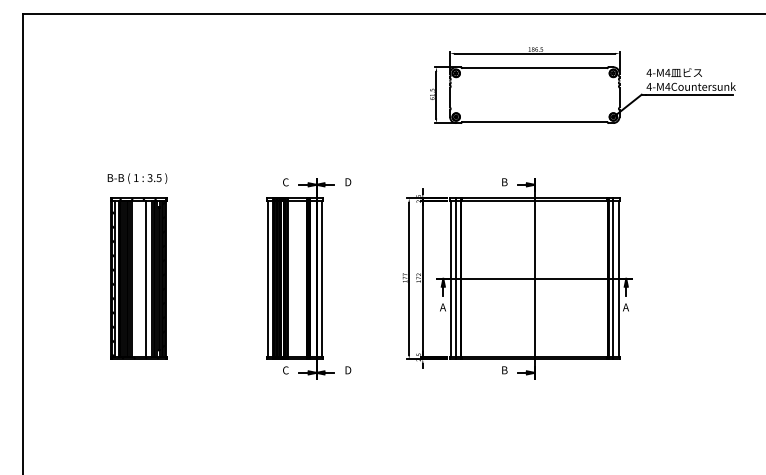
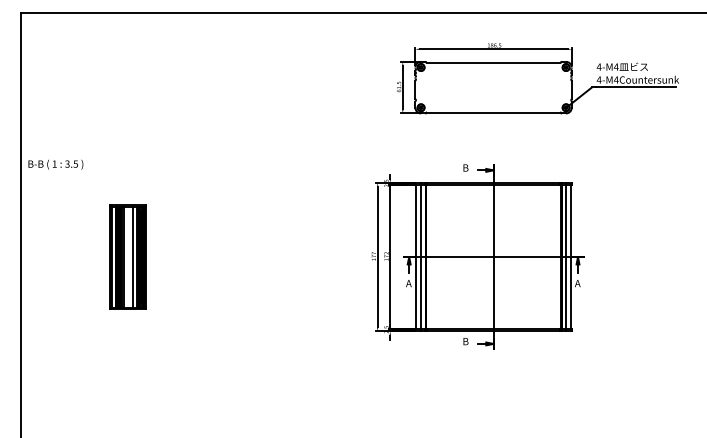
text: (137, 178) -> (55, 164), moved
part: (138, 278) -> (127, 256), size x0.7
part: (308, 278) -> (284, 256), removed

